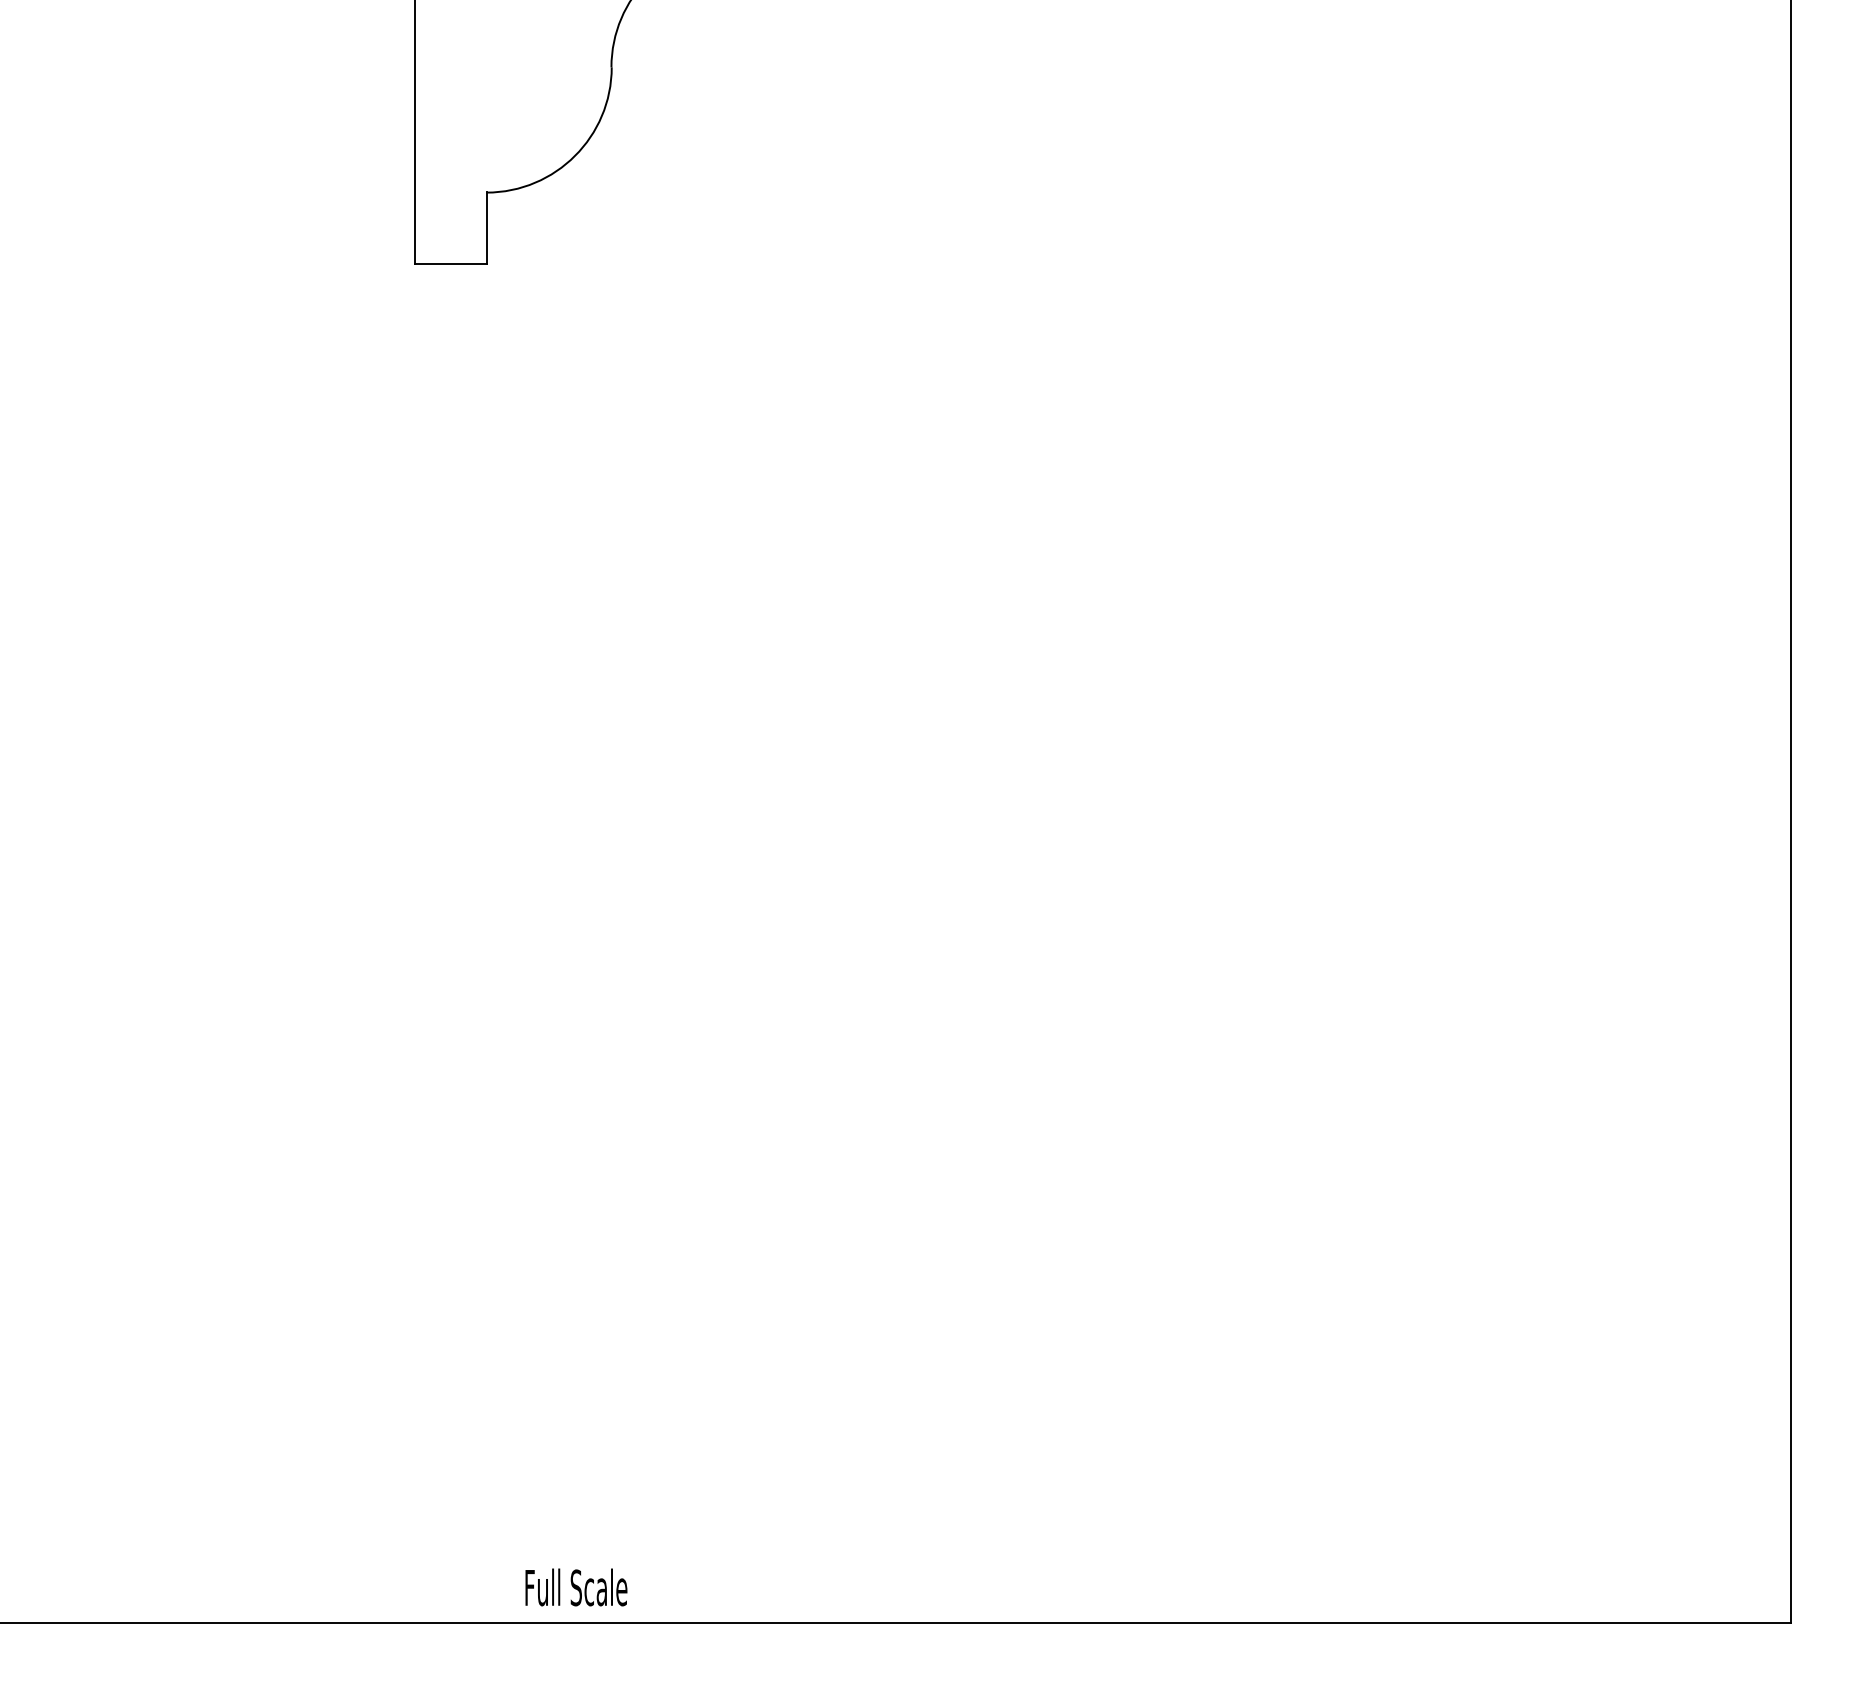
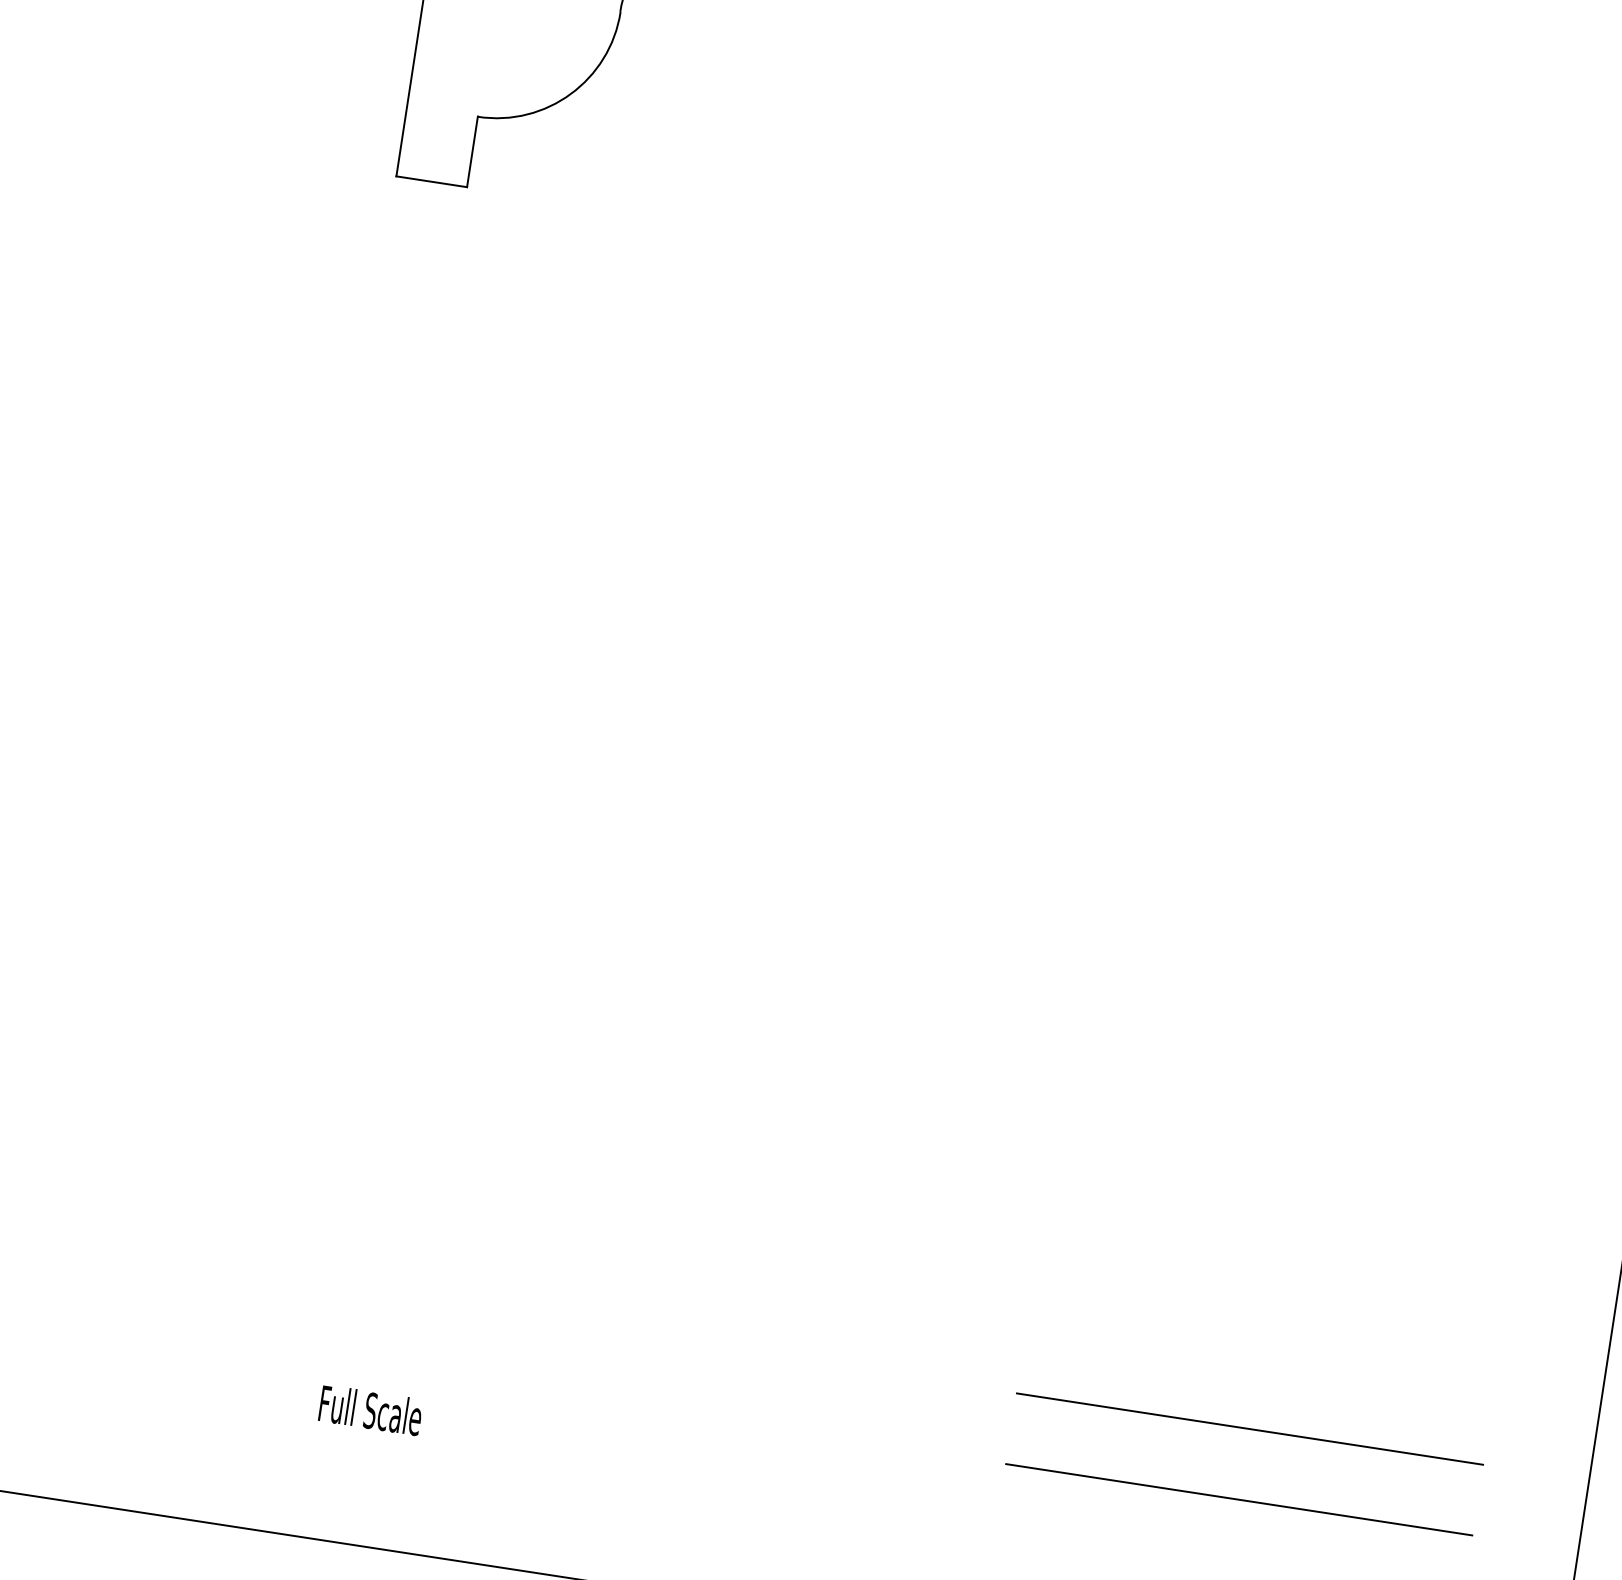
line: (1448, 1373) -> (1250, 1429), added
line: (1448, 1444) -> (1239, 1499), added
text: (576, 1587) -> (370, 1410), moved

